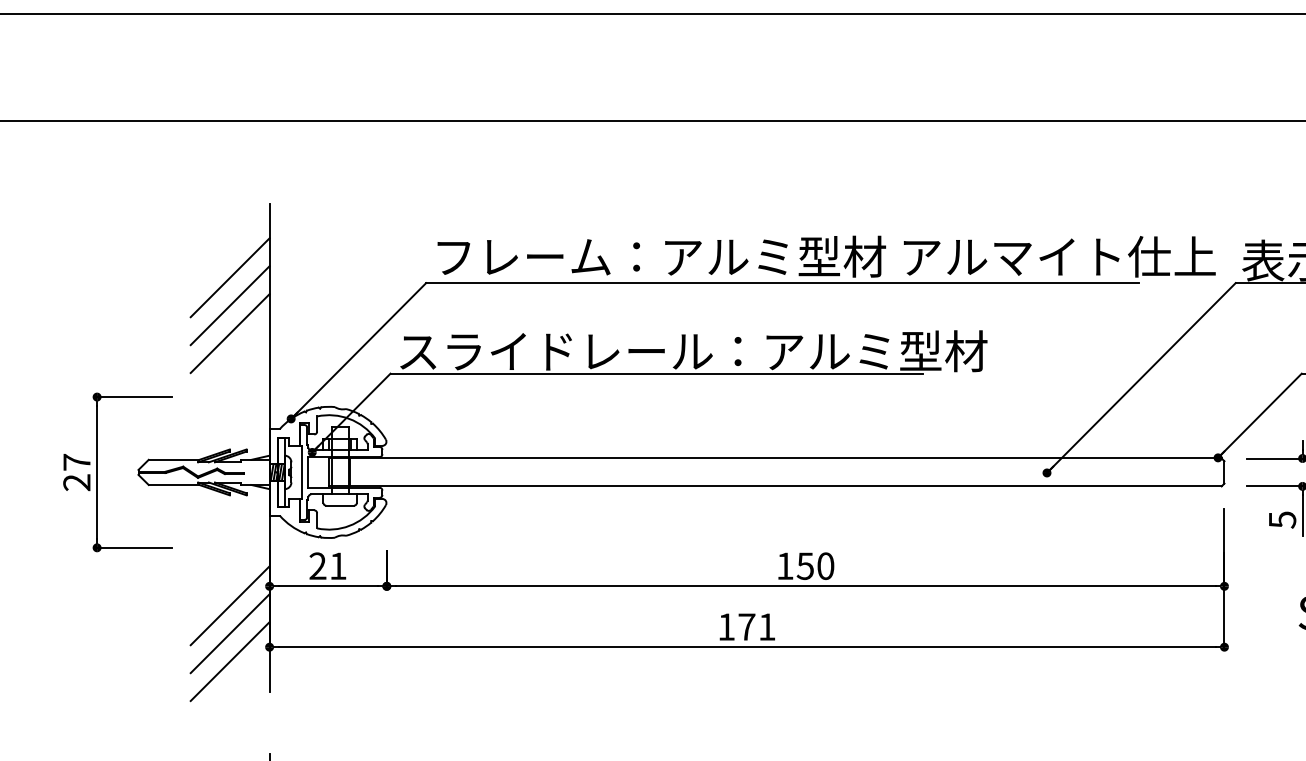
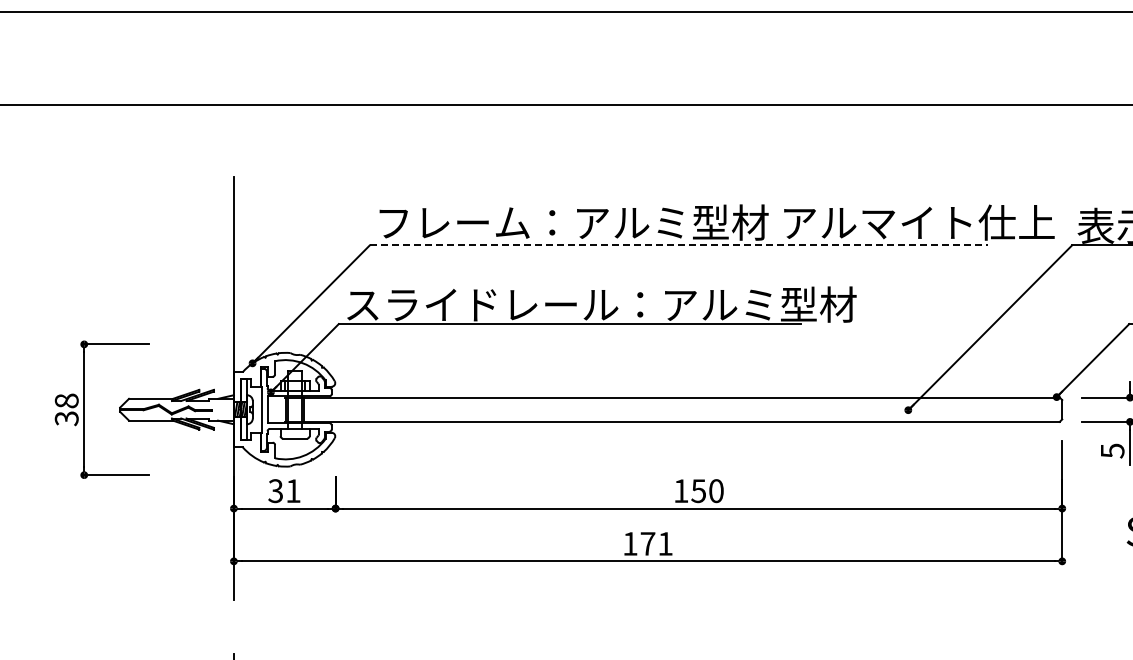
line: (229, 277) -> (199, 240), removed
line: (782, 283) -> (678, 245), solid -> dashed
line: (229, 304) -> (199, 264), removed
line: (229, 333) -> (199, 289), removed
text: (76, 472) -> (66, 409), 27 -> 38
text: (317, 566) -> (275, 491), 21 -> 31
line: (229, 605) -> (199, 525), removed
line: (229, 633) -> (199, 549), removed
line: (229, 661) -> (199, 573), removed

